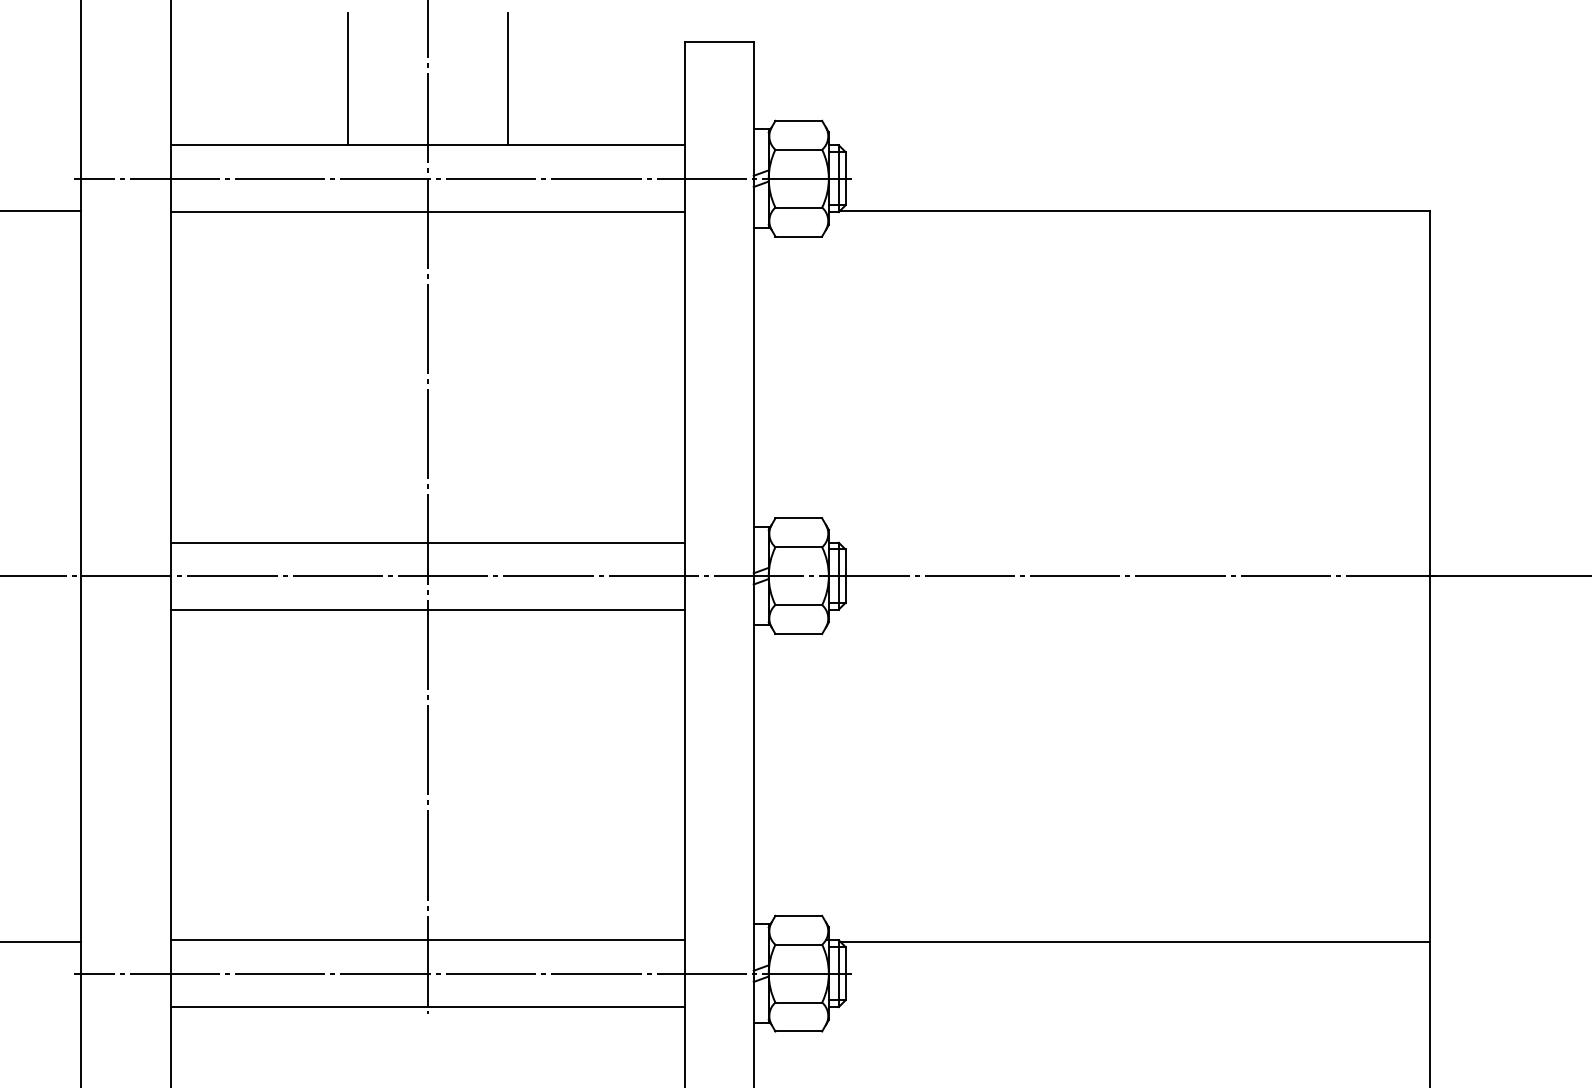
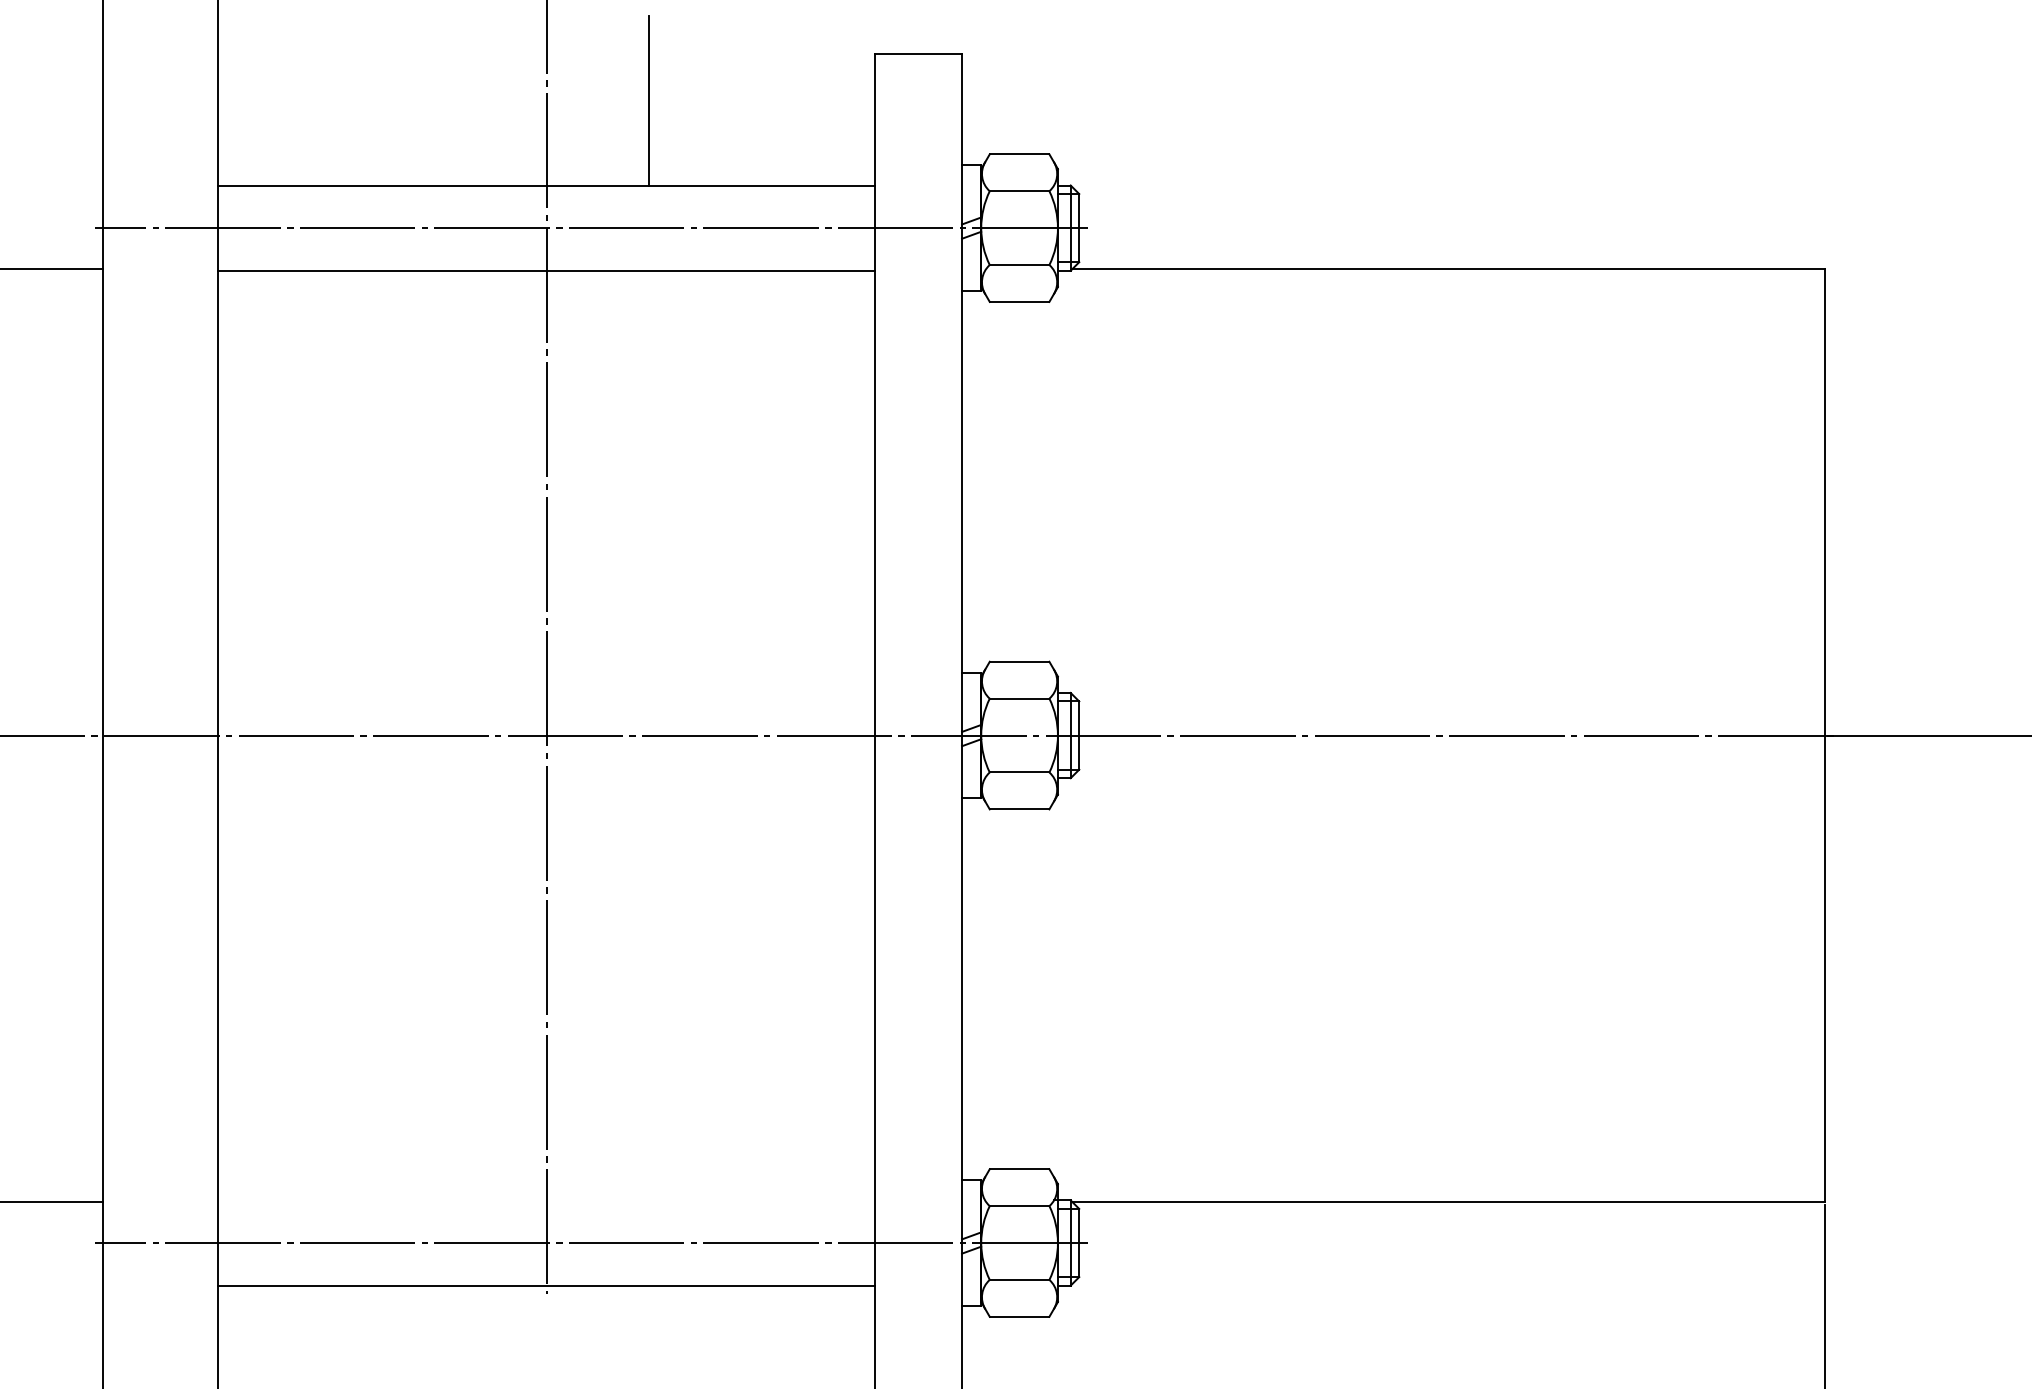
line: (348, 78) -> (444, 100), removed
line: (428, 542) -> (546, 692), removed
line: (428, 609) -> (546, 778), removed
line: (428, 940) -> (546, 1200), removed

